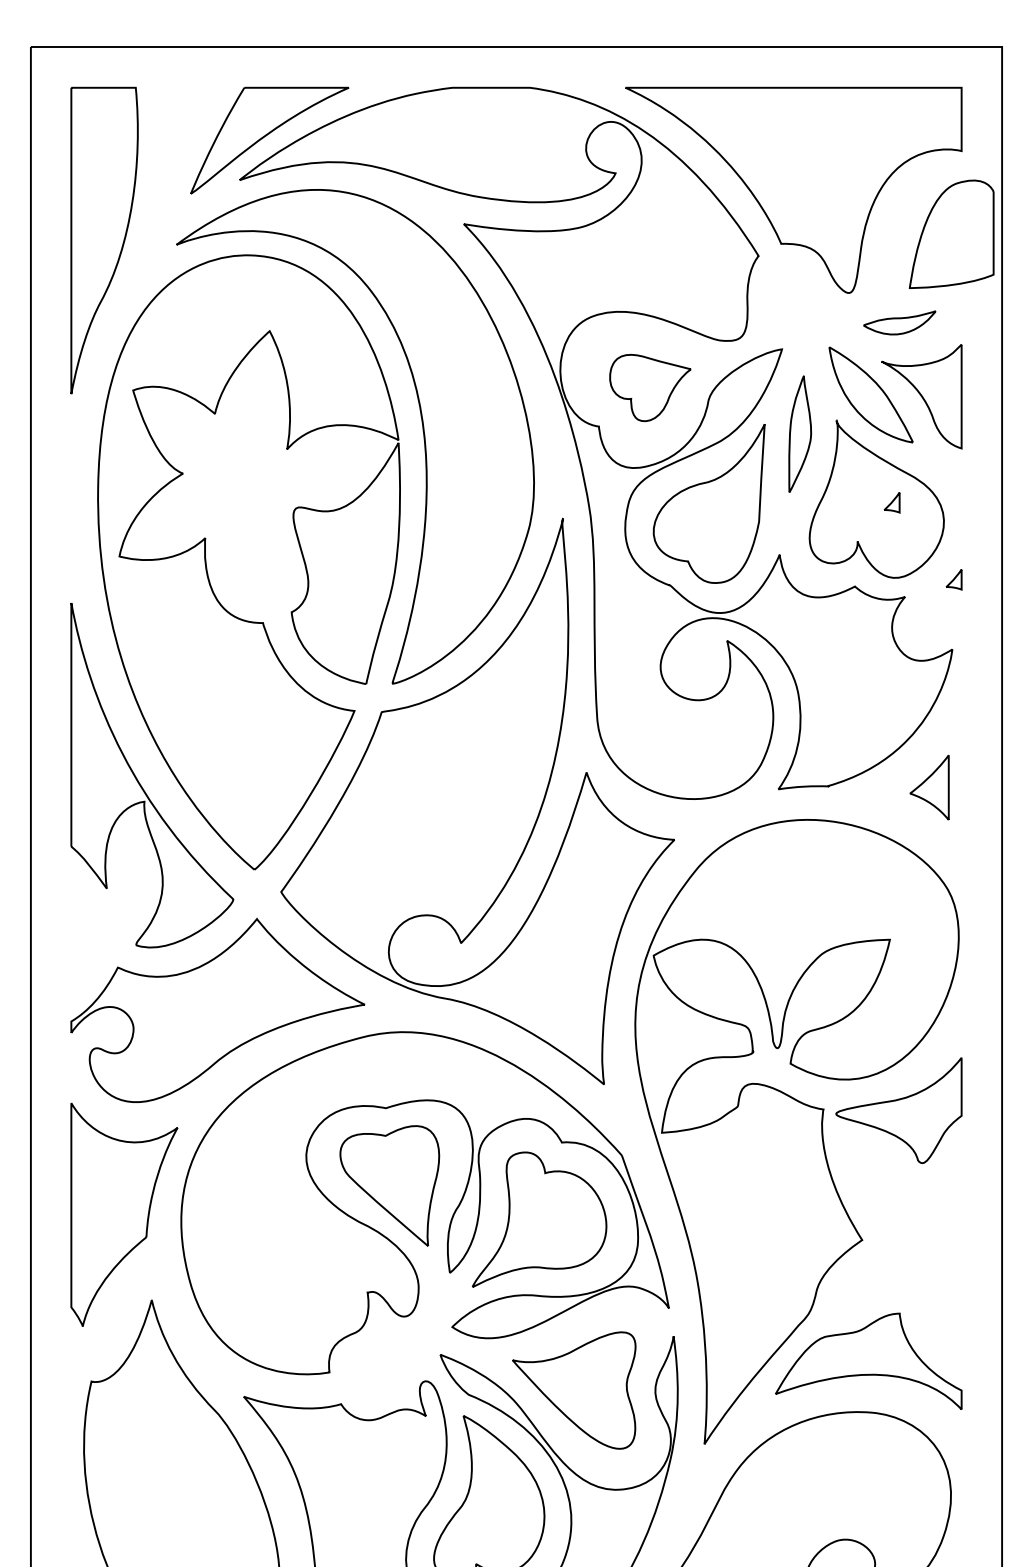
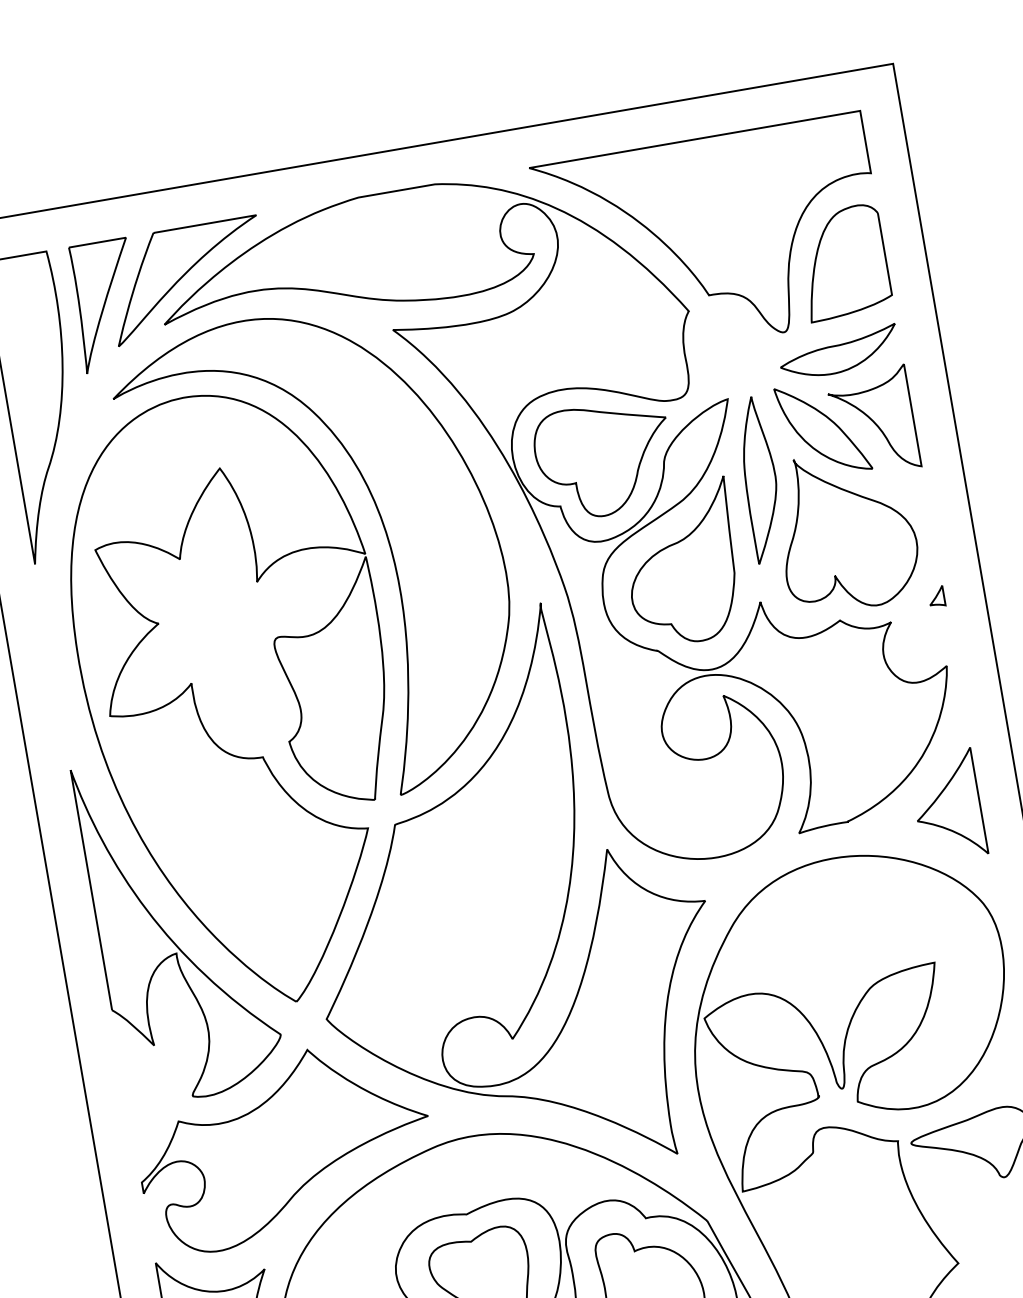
part: (185, 150) -> (106, 304), added
part: (951, 233) -> (843, 261), moved
part: (899, 322) -> (838, 352), size x1.67
part: (650, 387) -> (604, 459), size x1.67
part: (799, 433) -> (759, 479), size x1.43
part: (891, 502) -> (861, 531), removed
part: (929, 787) -> (947, 805), size x1.67

